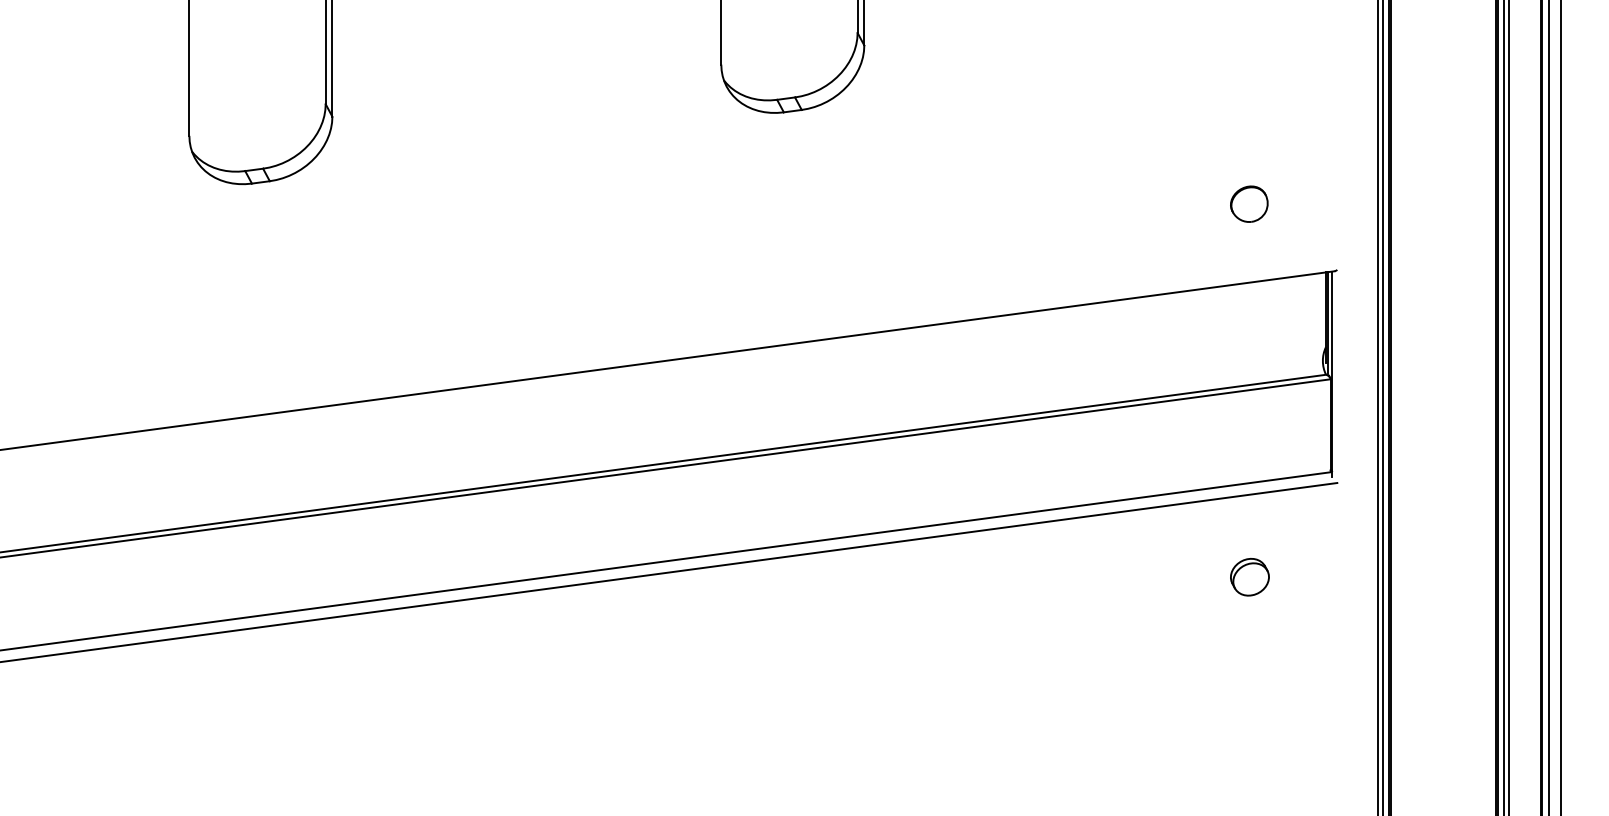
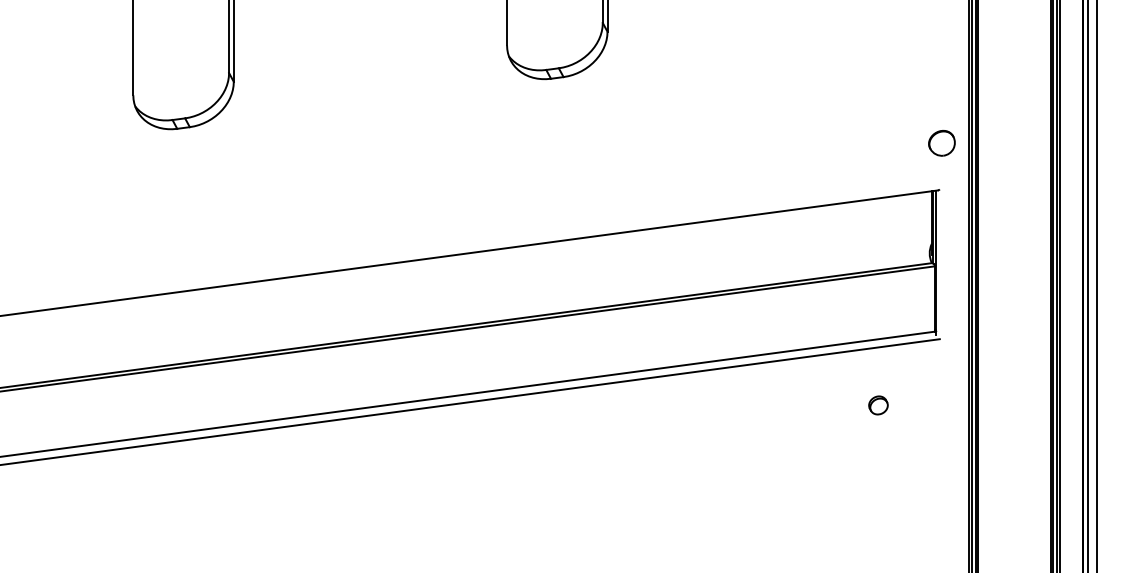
part: (1249, 203) -> (942, 142), moved
part: (1249, 577) -> (878, 405), size x0.7

